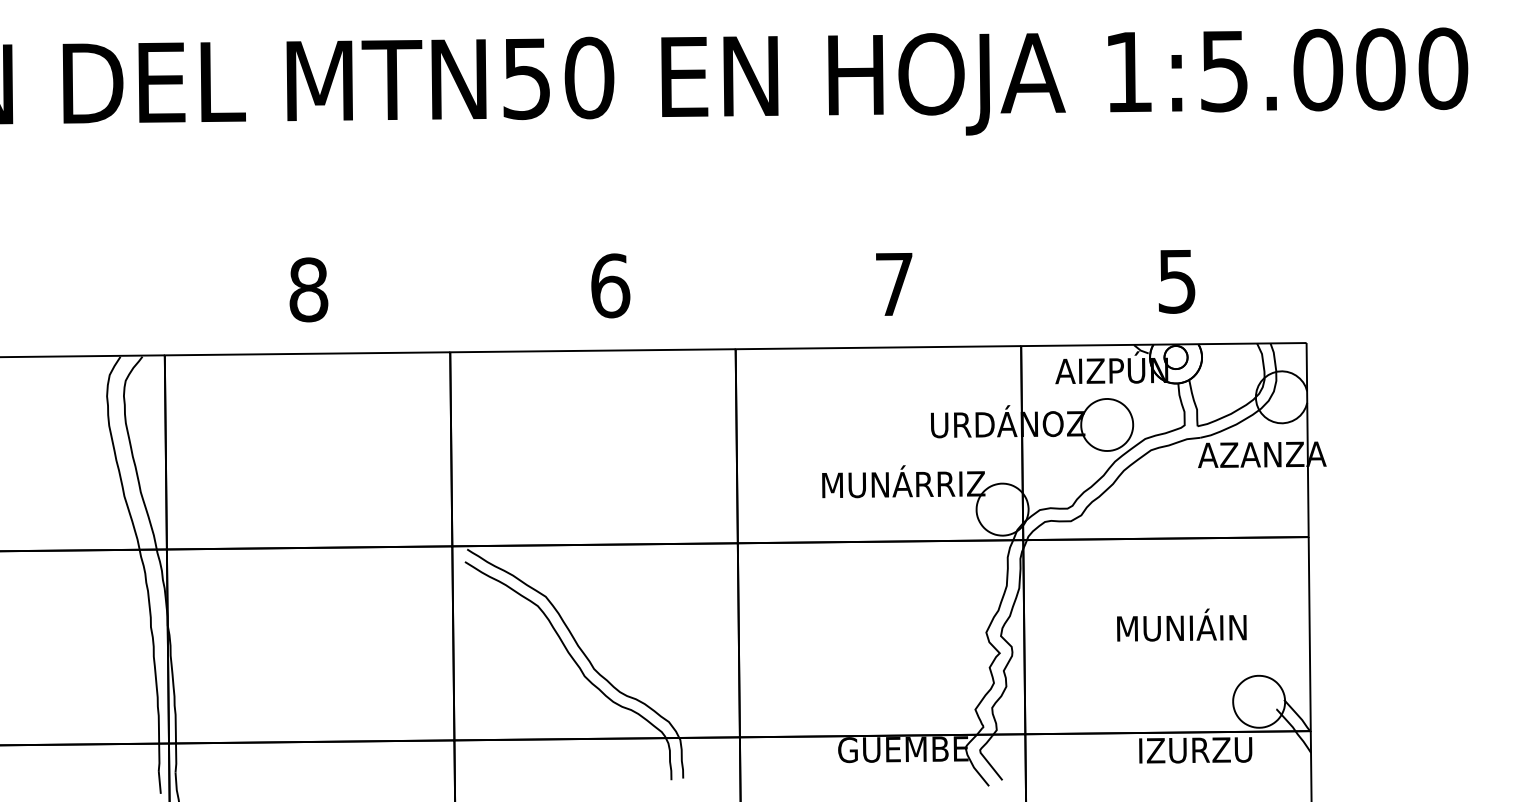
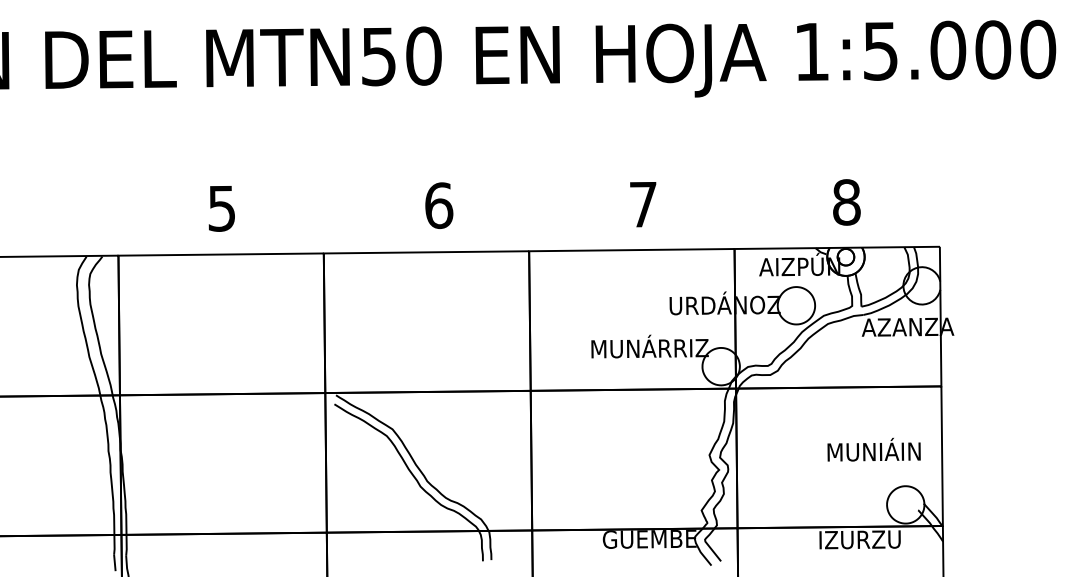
text: (1176, 281) -> (846, 202), 5 -> 8
text: (309, 289) -> (222, 208), 8 -> 5
text: (1180, 624) -> (873, 449), moved

